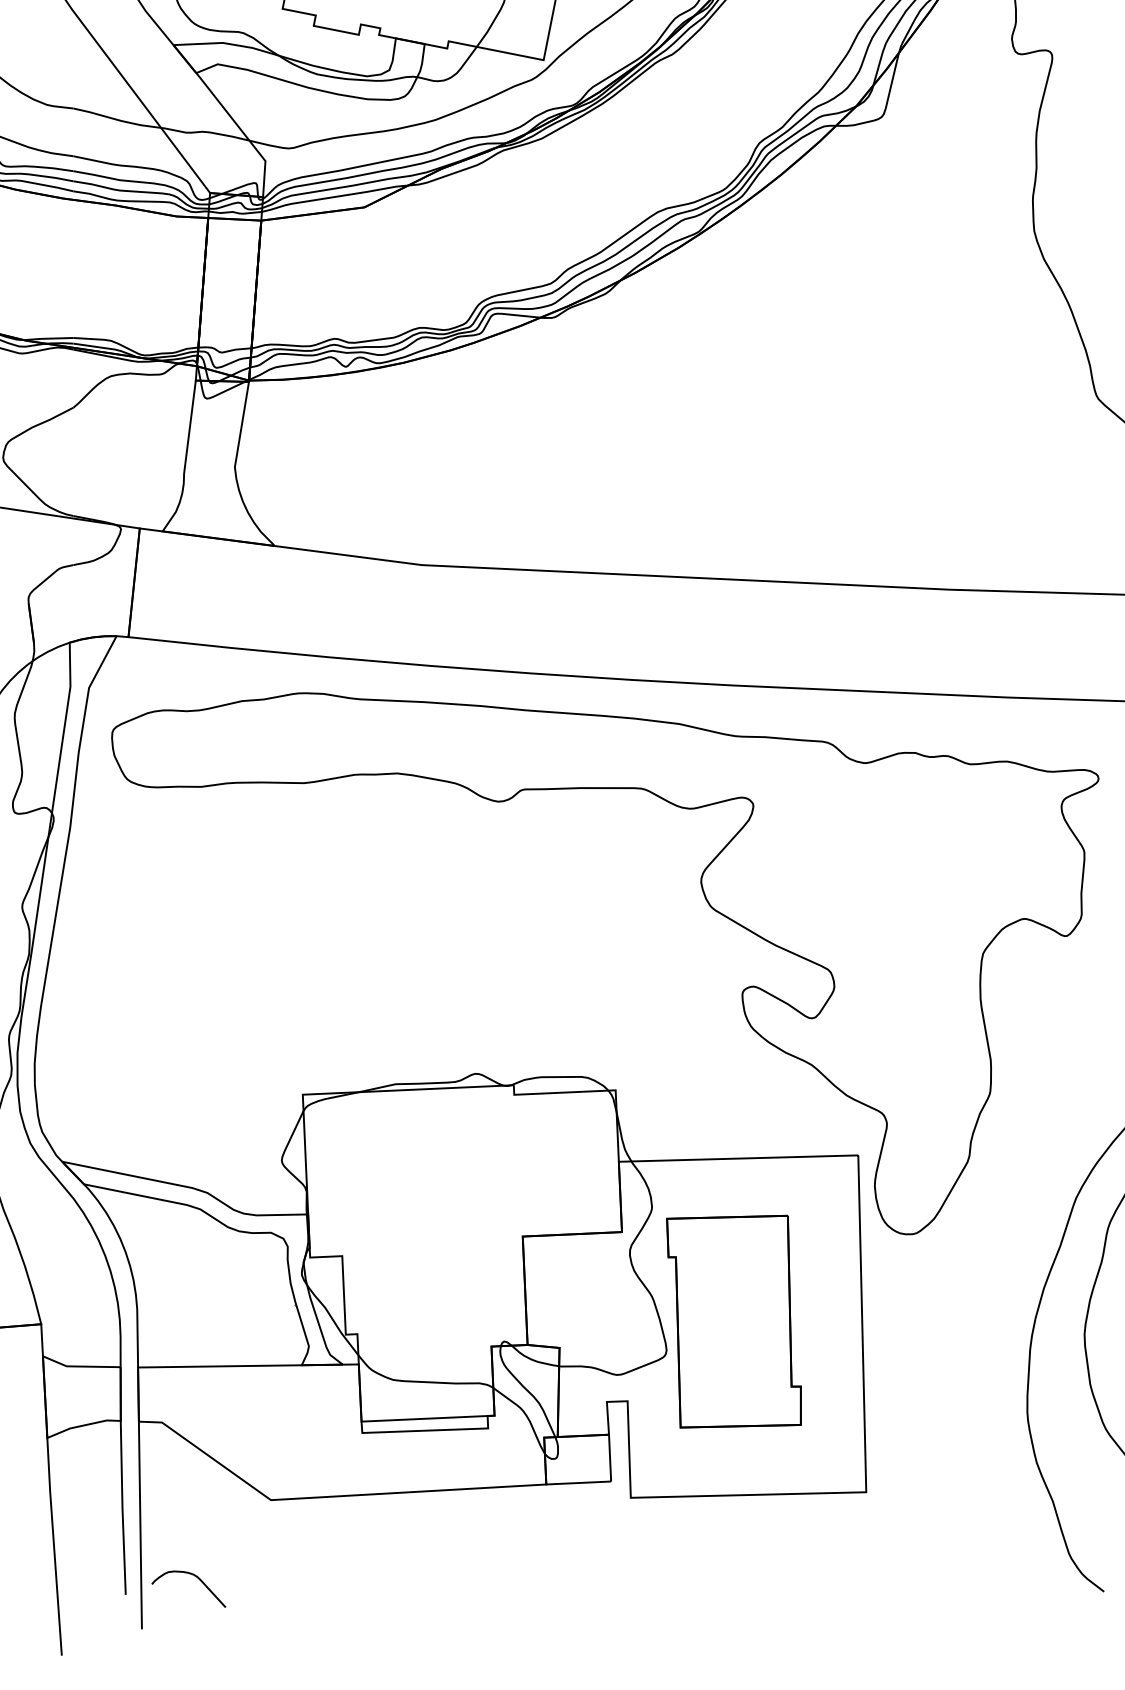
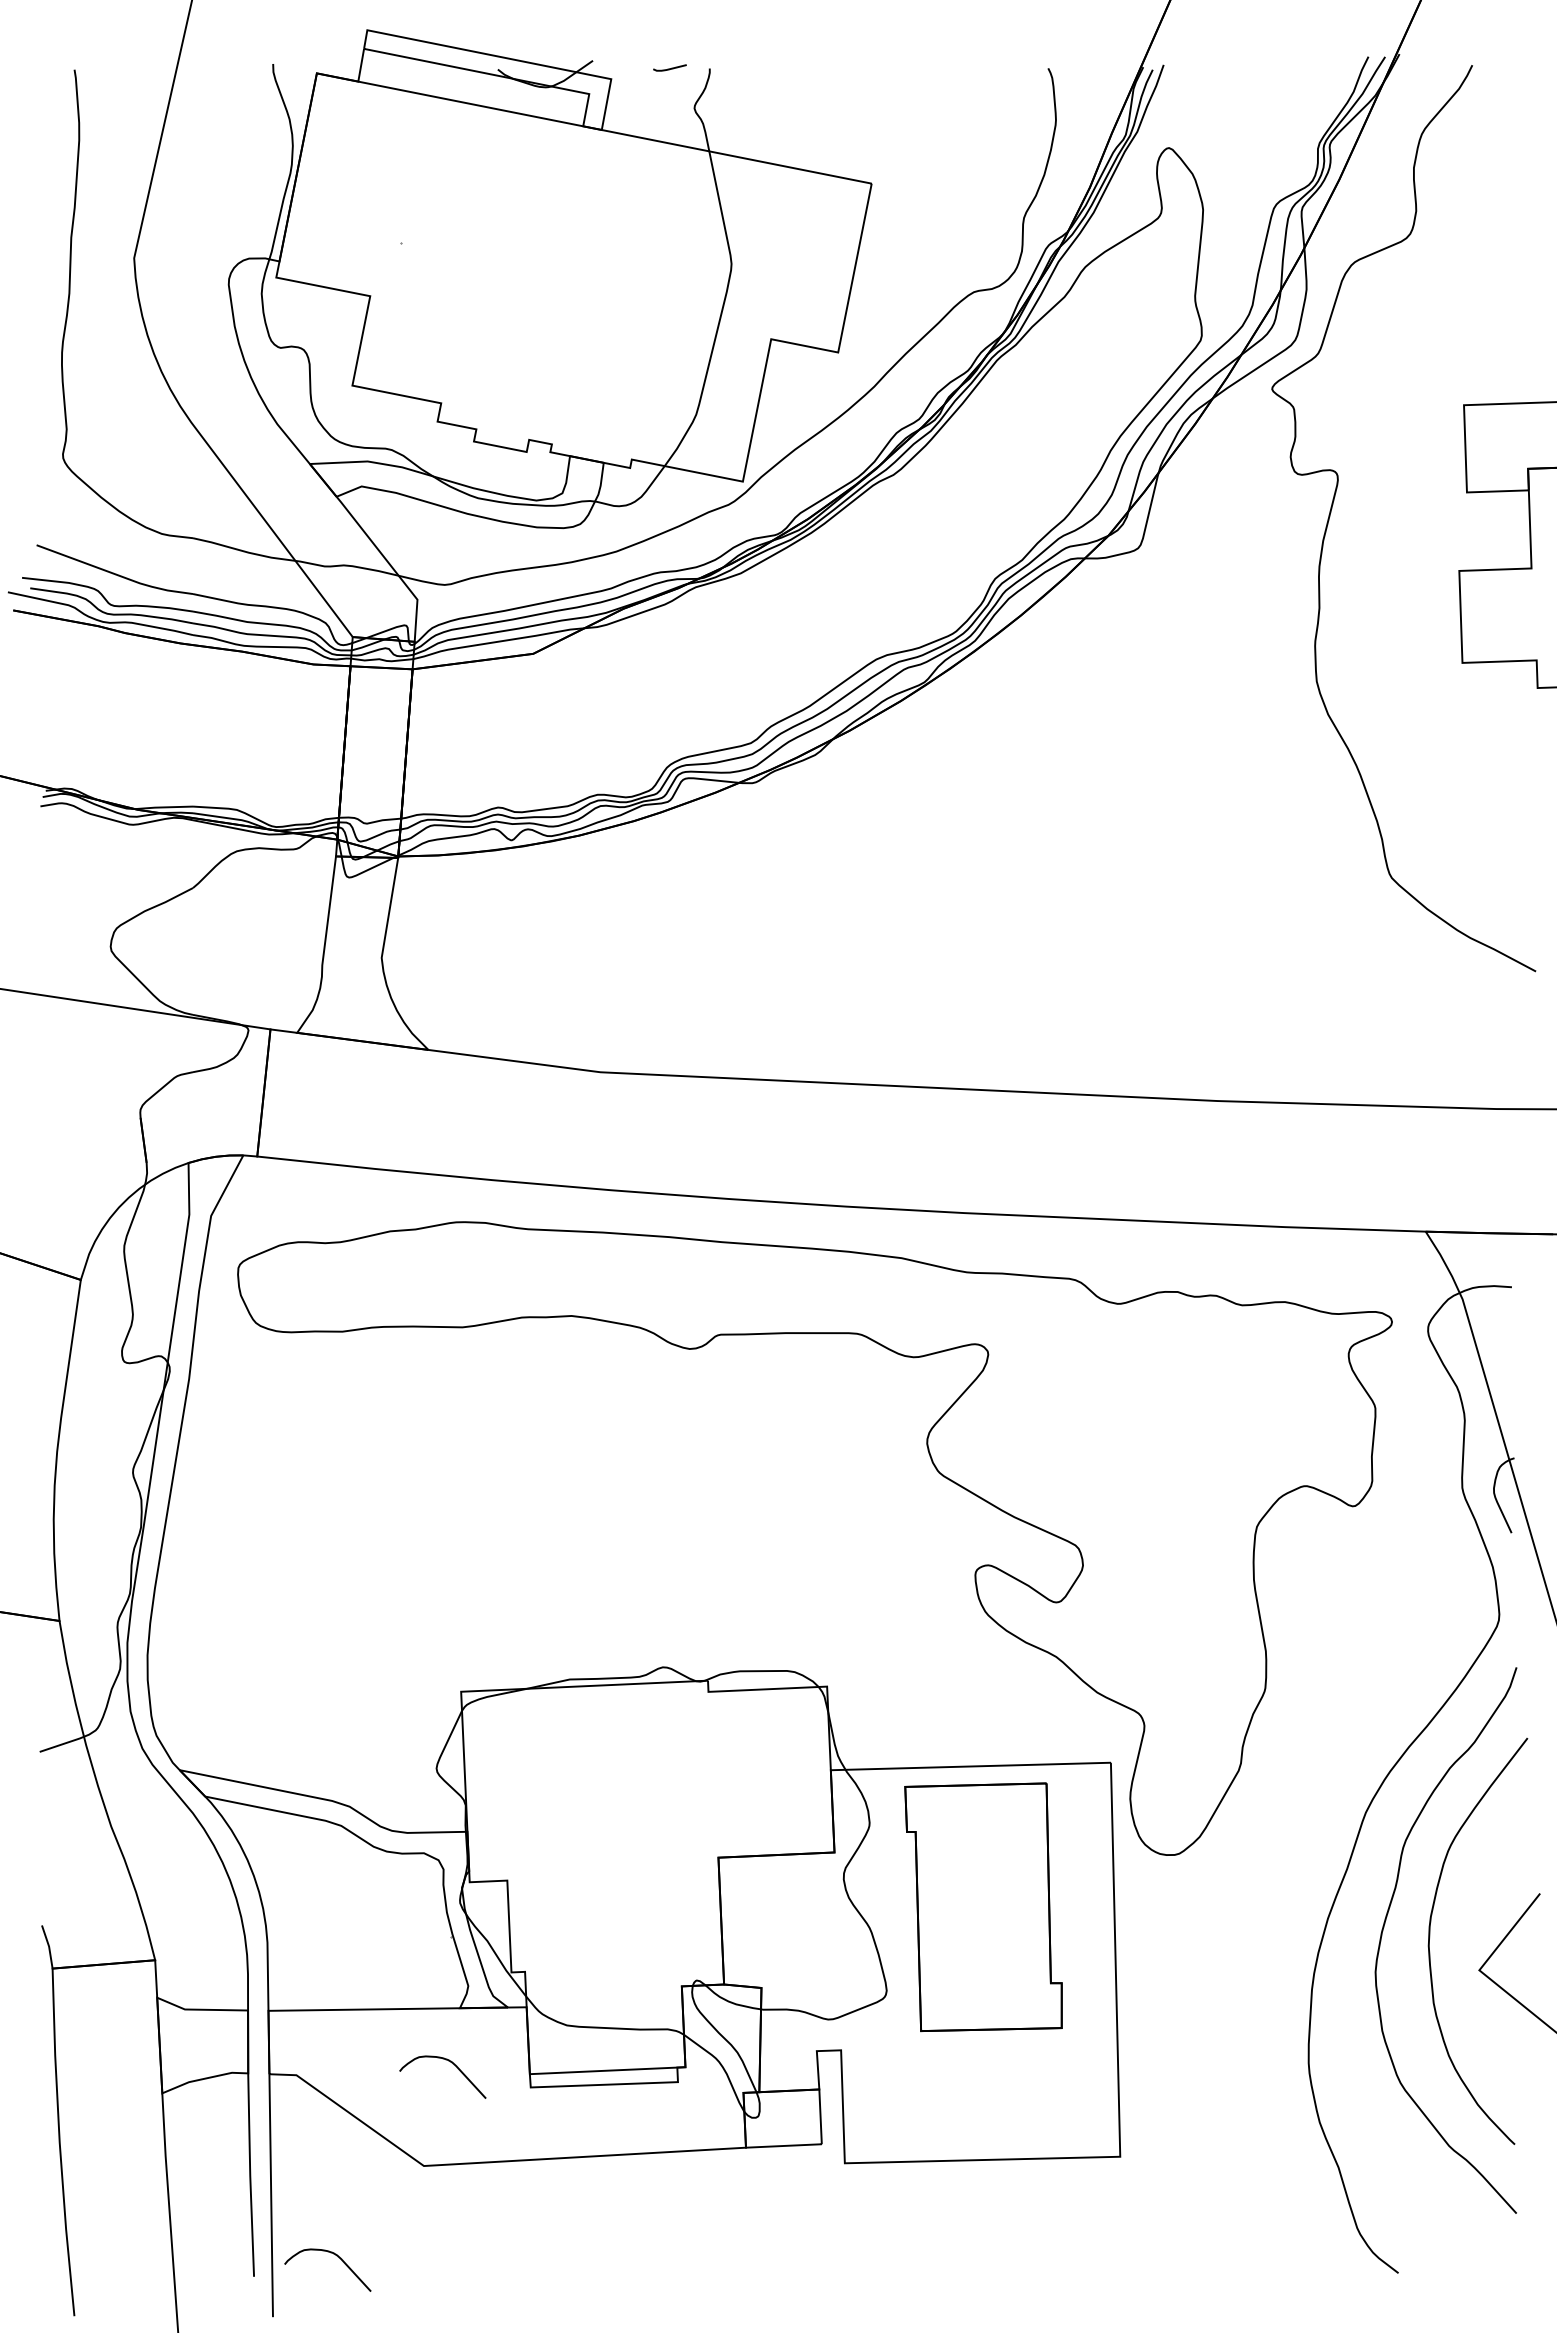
part: (733, 1321) -> (983, 1907), moved
curve: (294, 1412) -> (451, 2063), added

